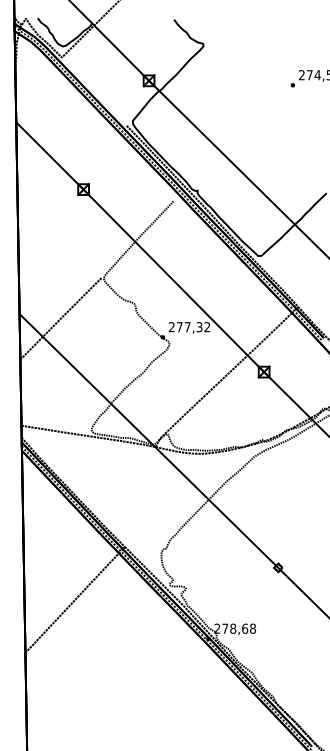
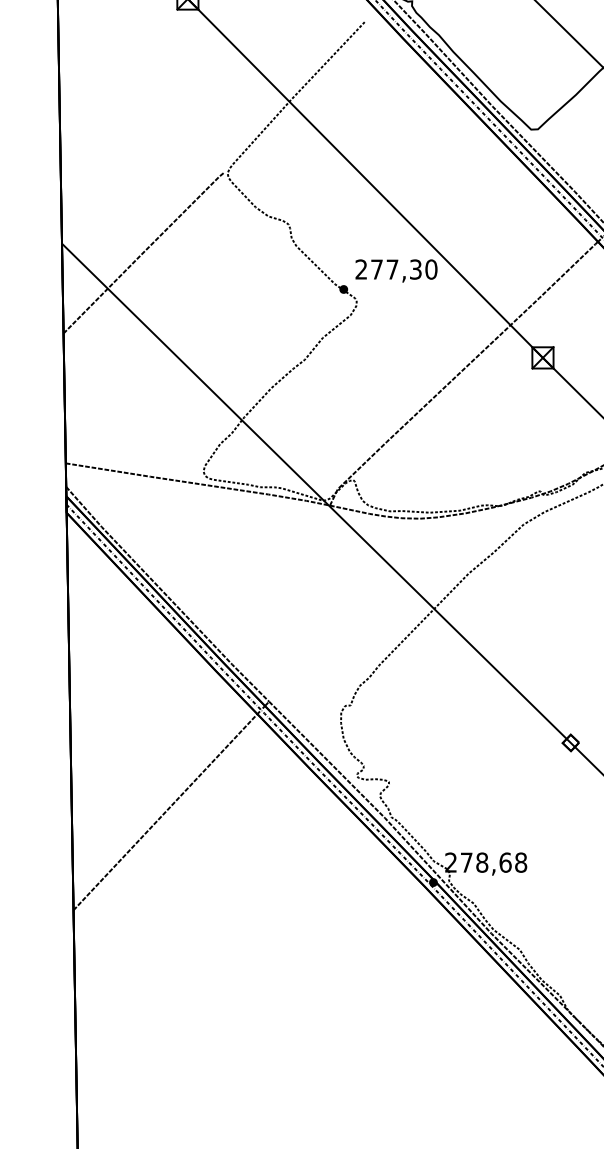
text: (207, 327) -> (431, 270), 277,32 -> 277,30

